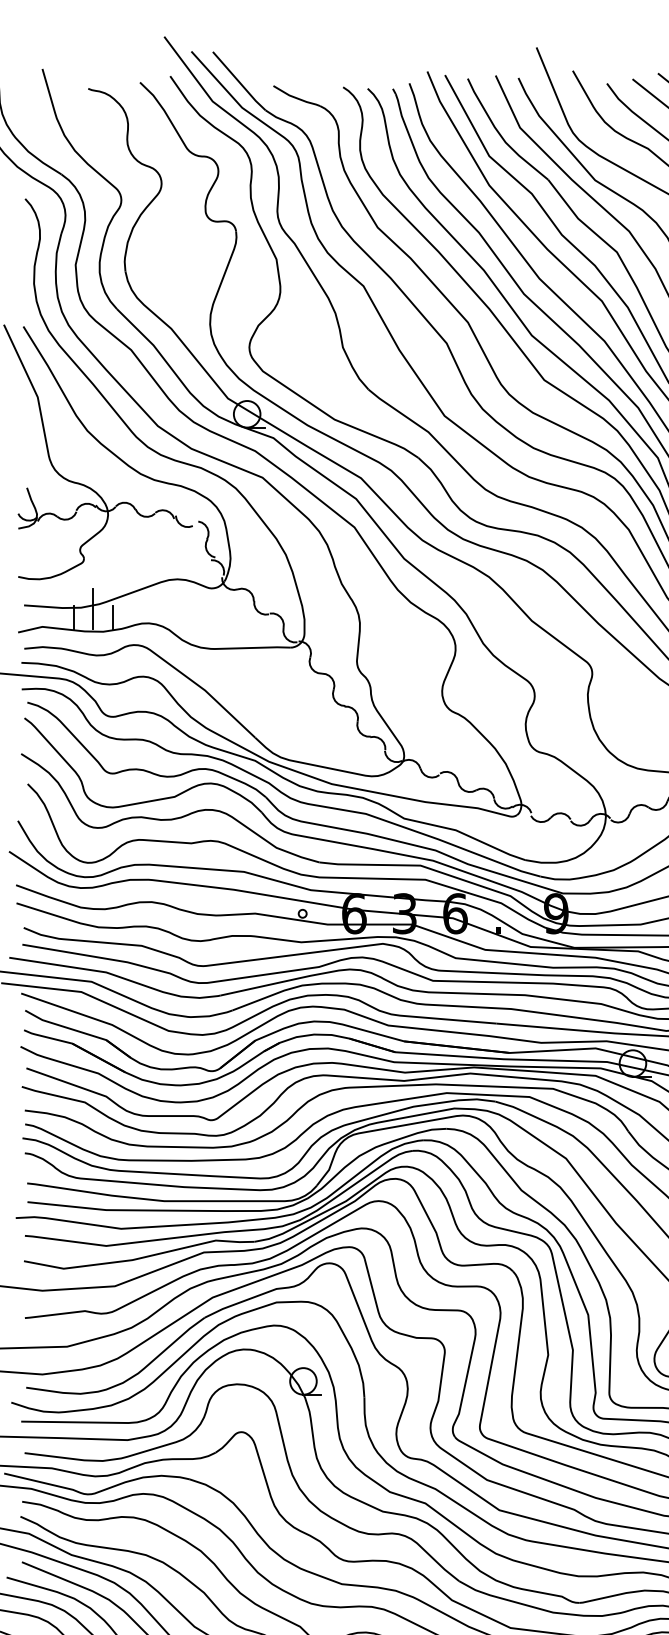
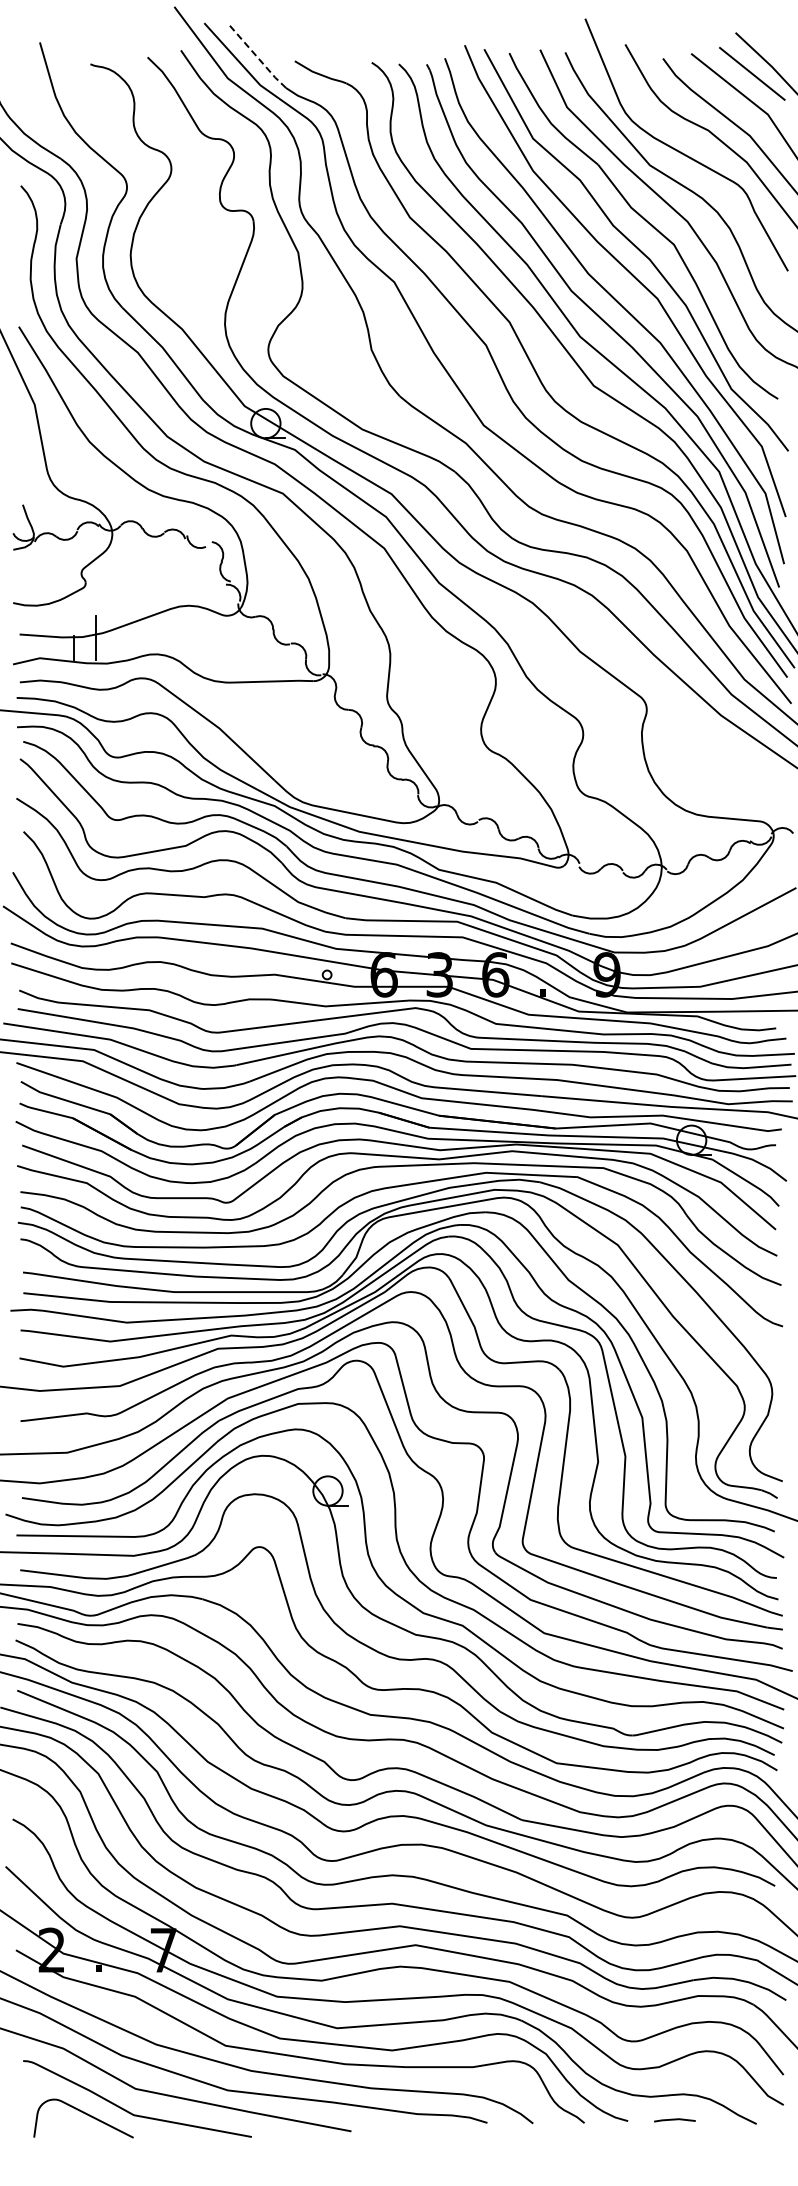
line: (238, 81) -> (256, 56), solid -> dashed
line: (113, 617) -> (118, 647), removed

